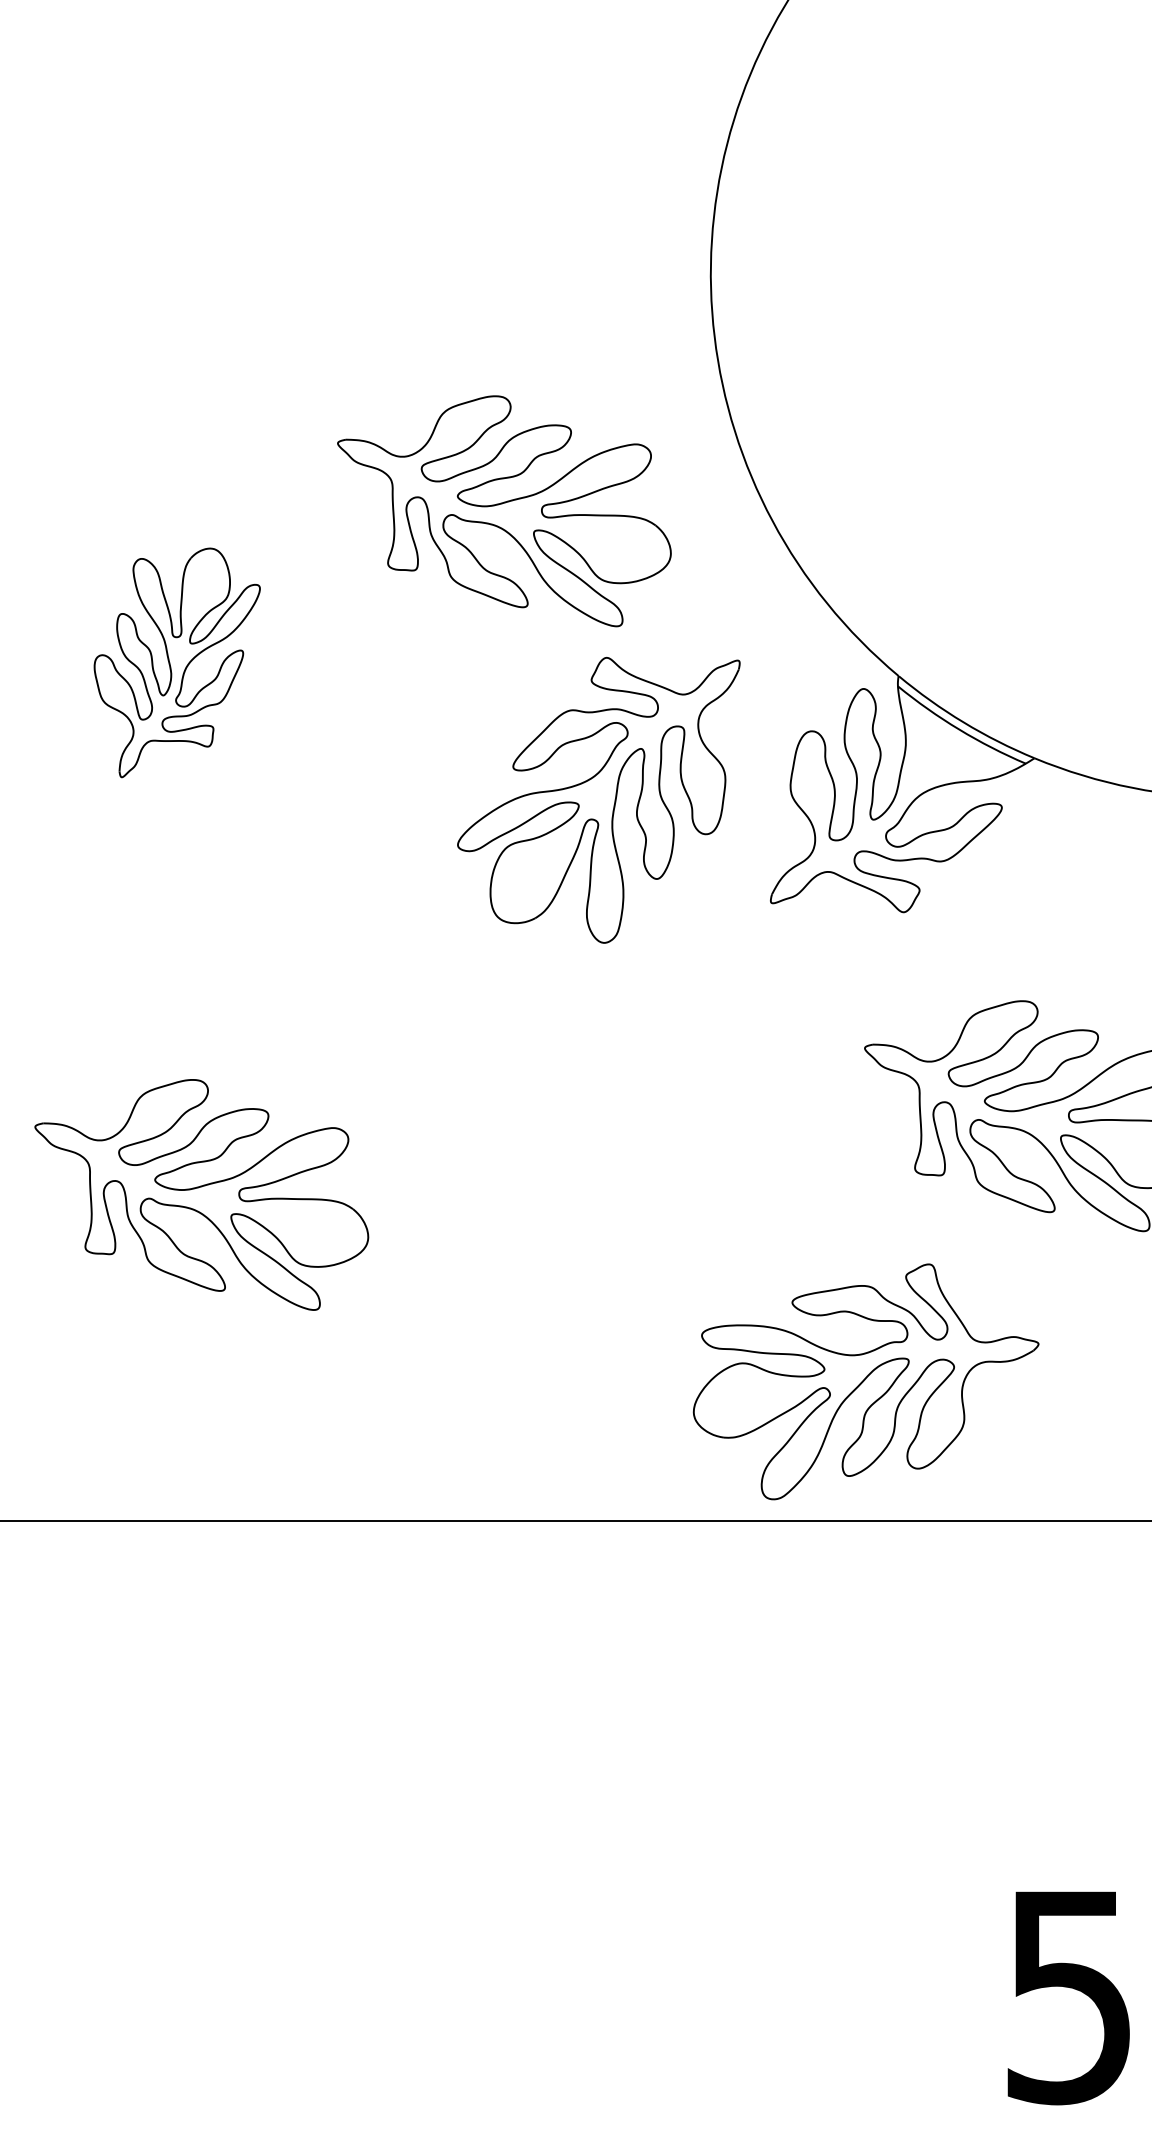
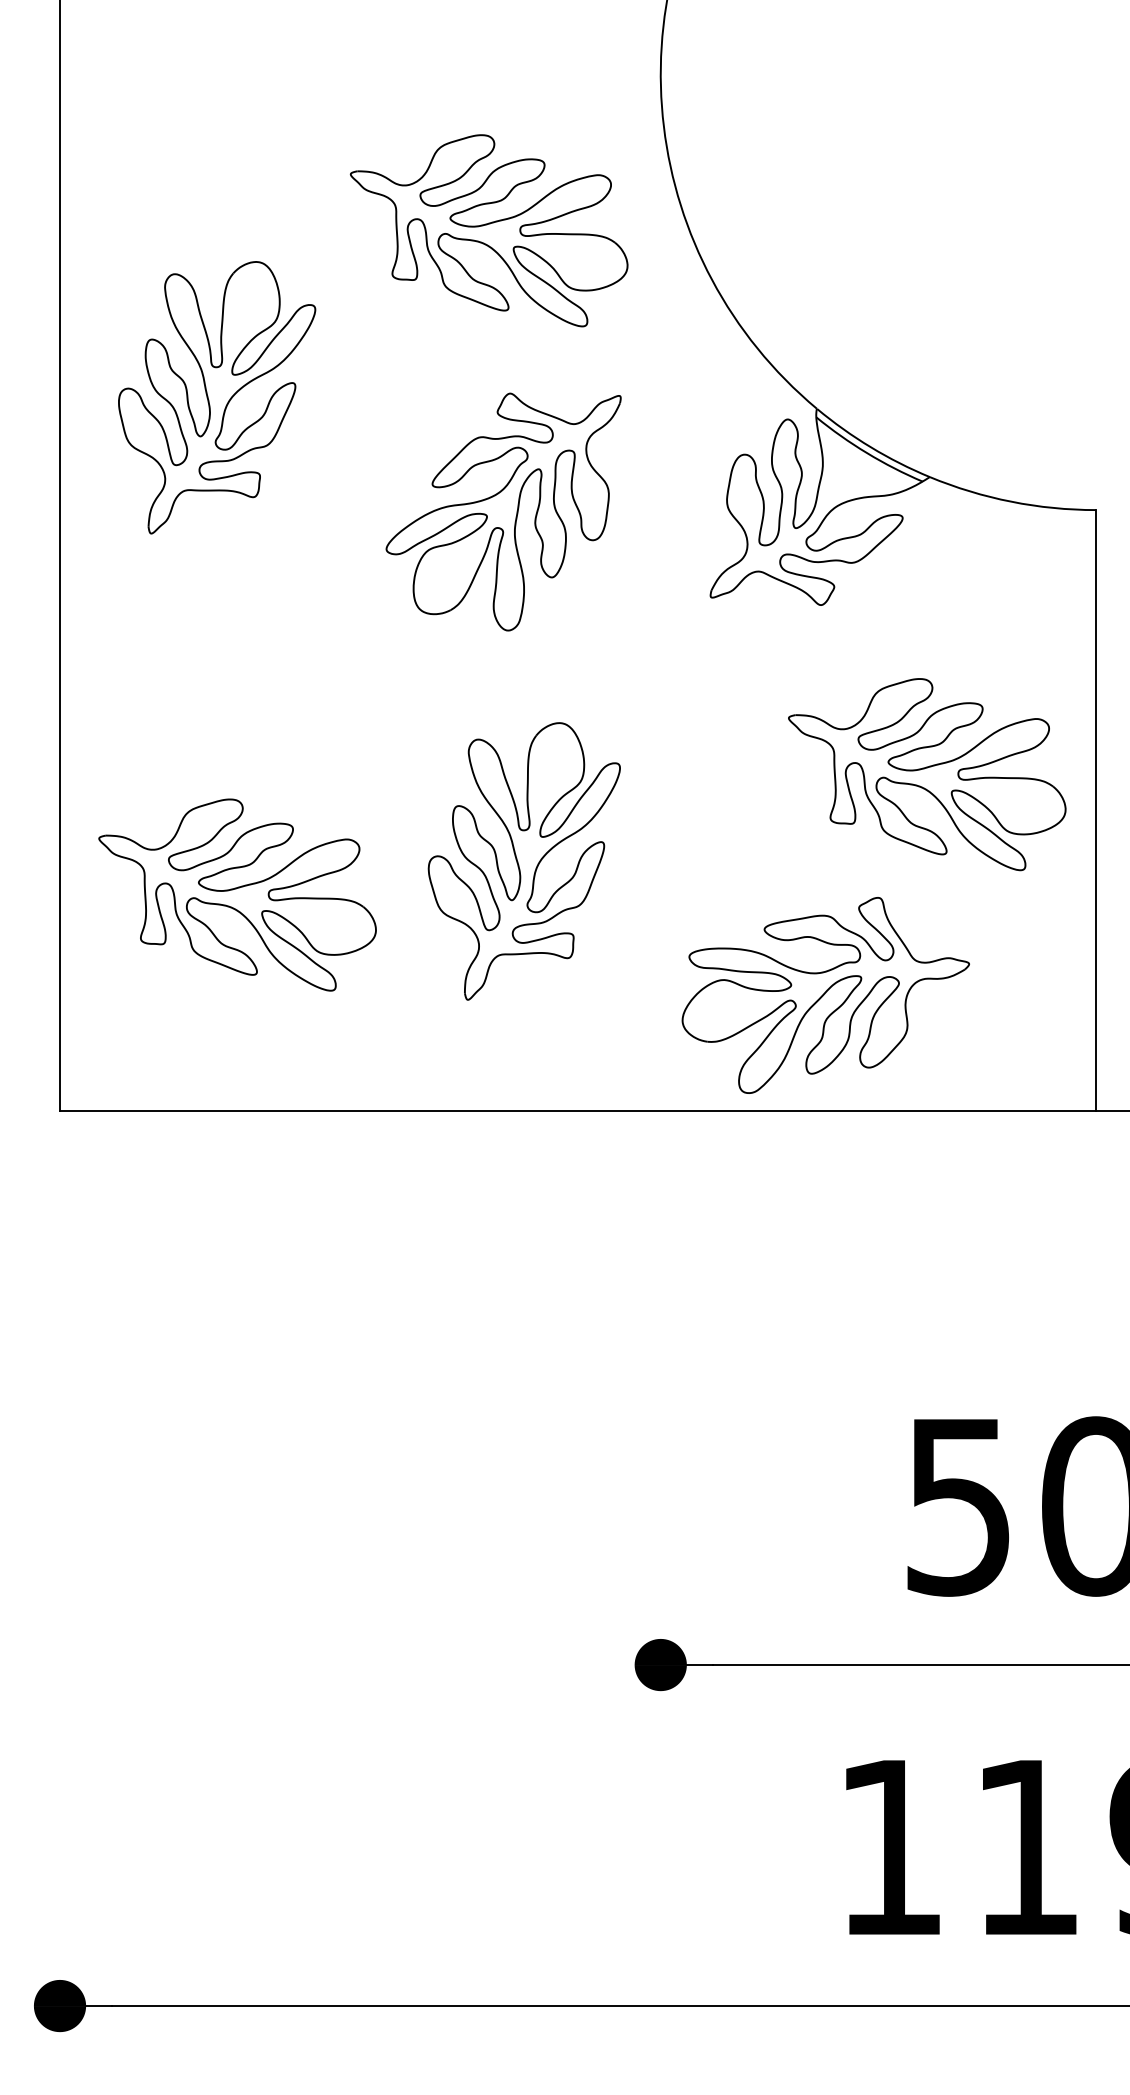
part: (503, 510) -> (488, 230), moved
part: (177, 662) -> (217, 397), size x1.43
part: (598, 799) -> (503, 511), moved
part: (201, 1194) -> (237, 894), moved
part: (545, 1220) -> (523, 861), added
part: (865, 1381) -> (825, 995), moved

